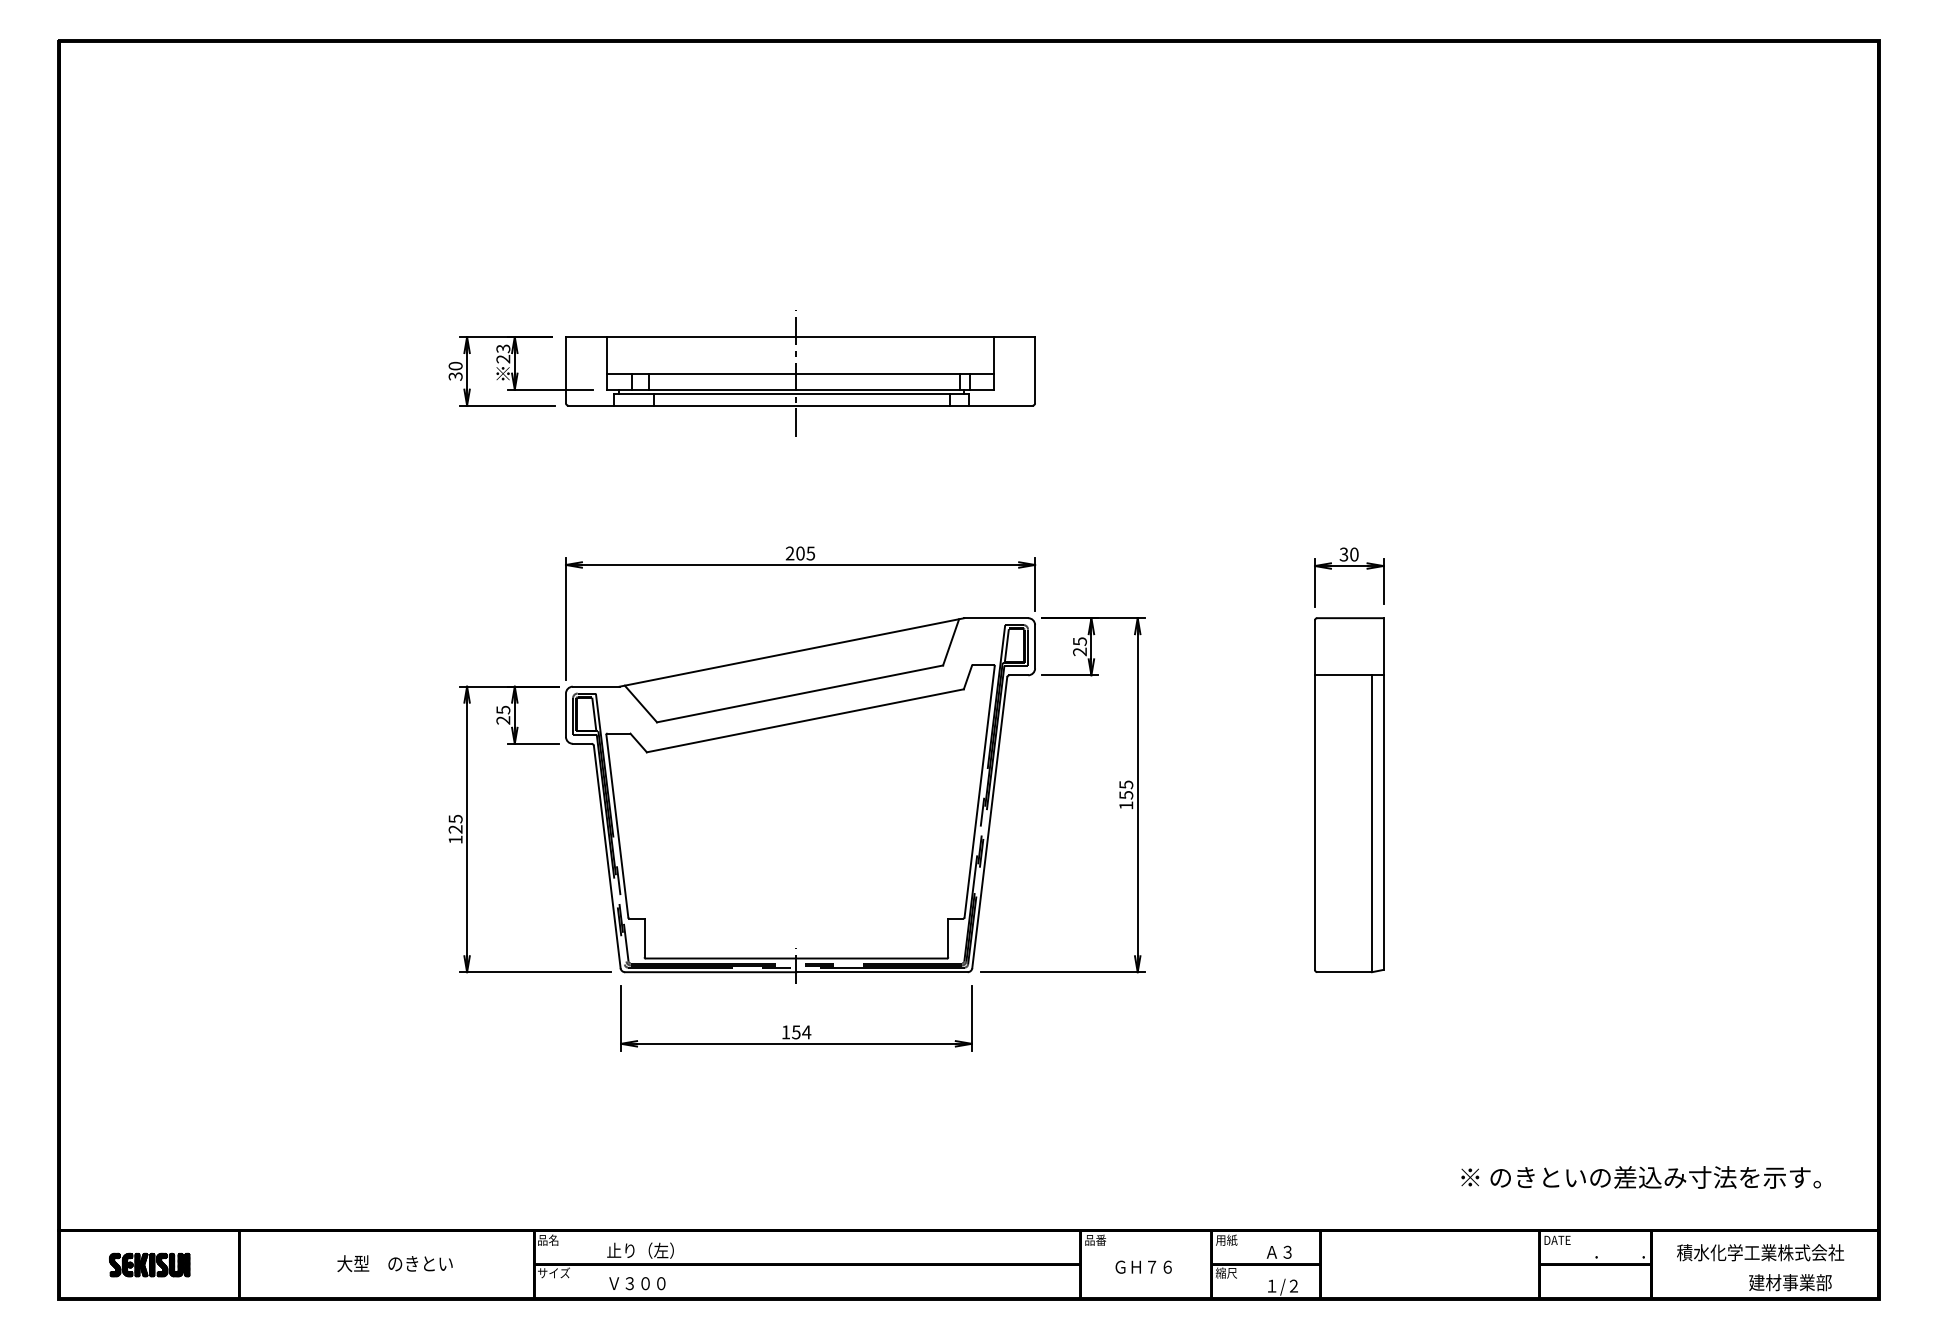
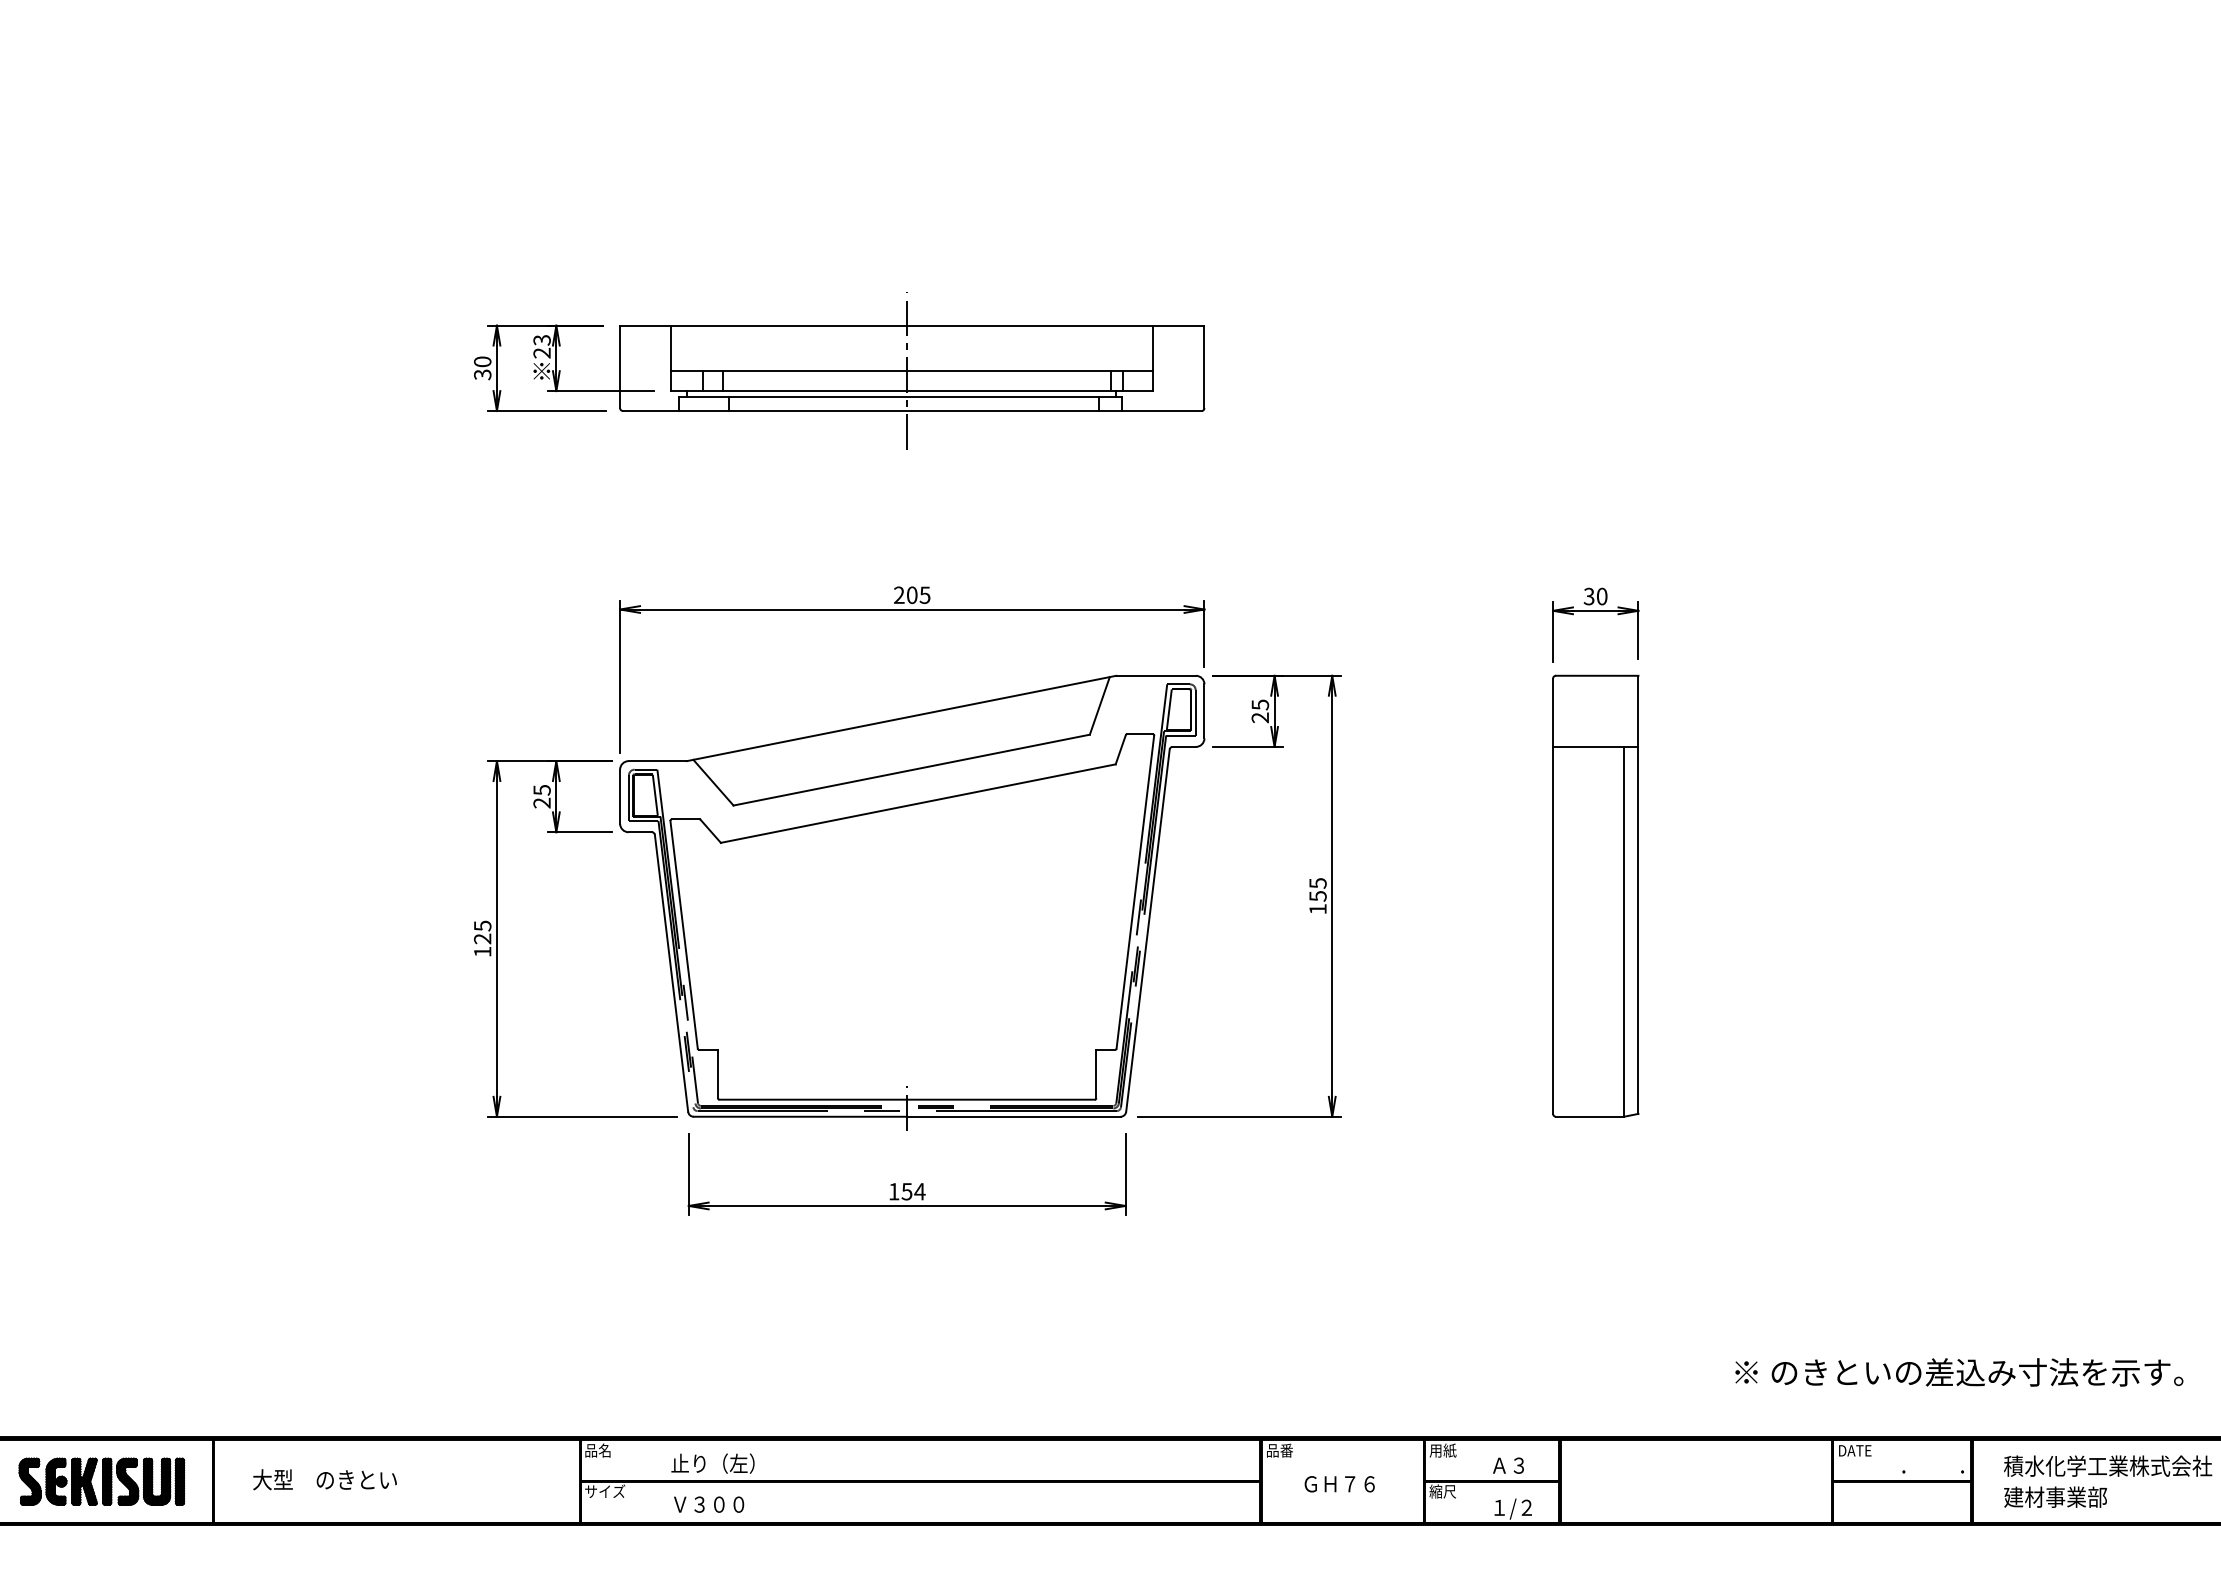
text: (394, 1263) -> (324, 1479), moved
part: (149, 1264) -> (101, 1480), size x1.67
text: (1790, 1282) -> (2055, 1497), moved

